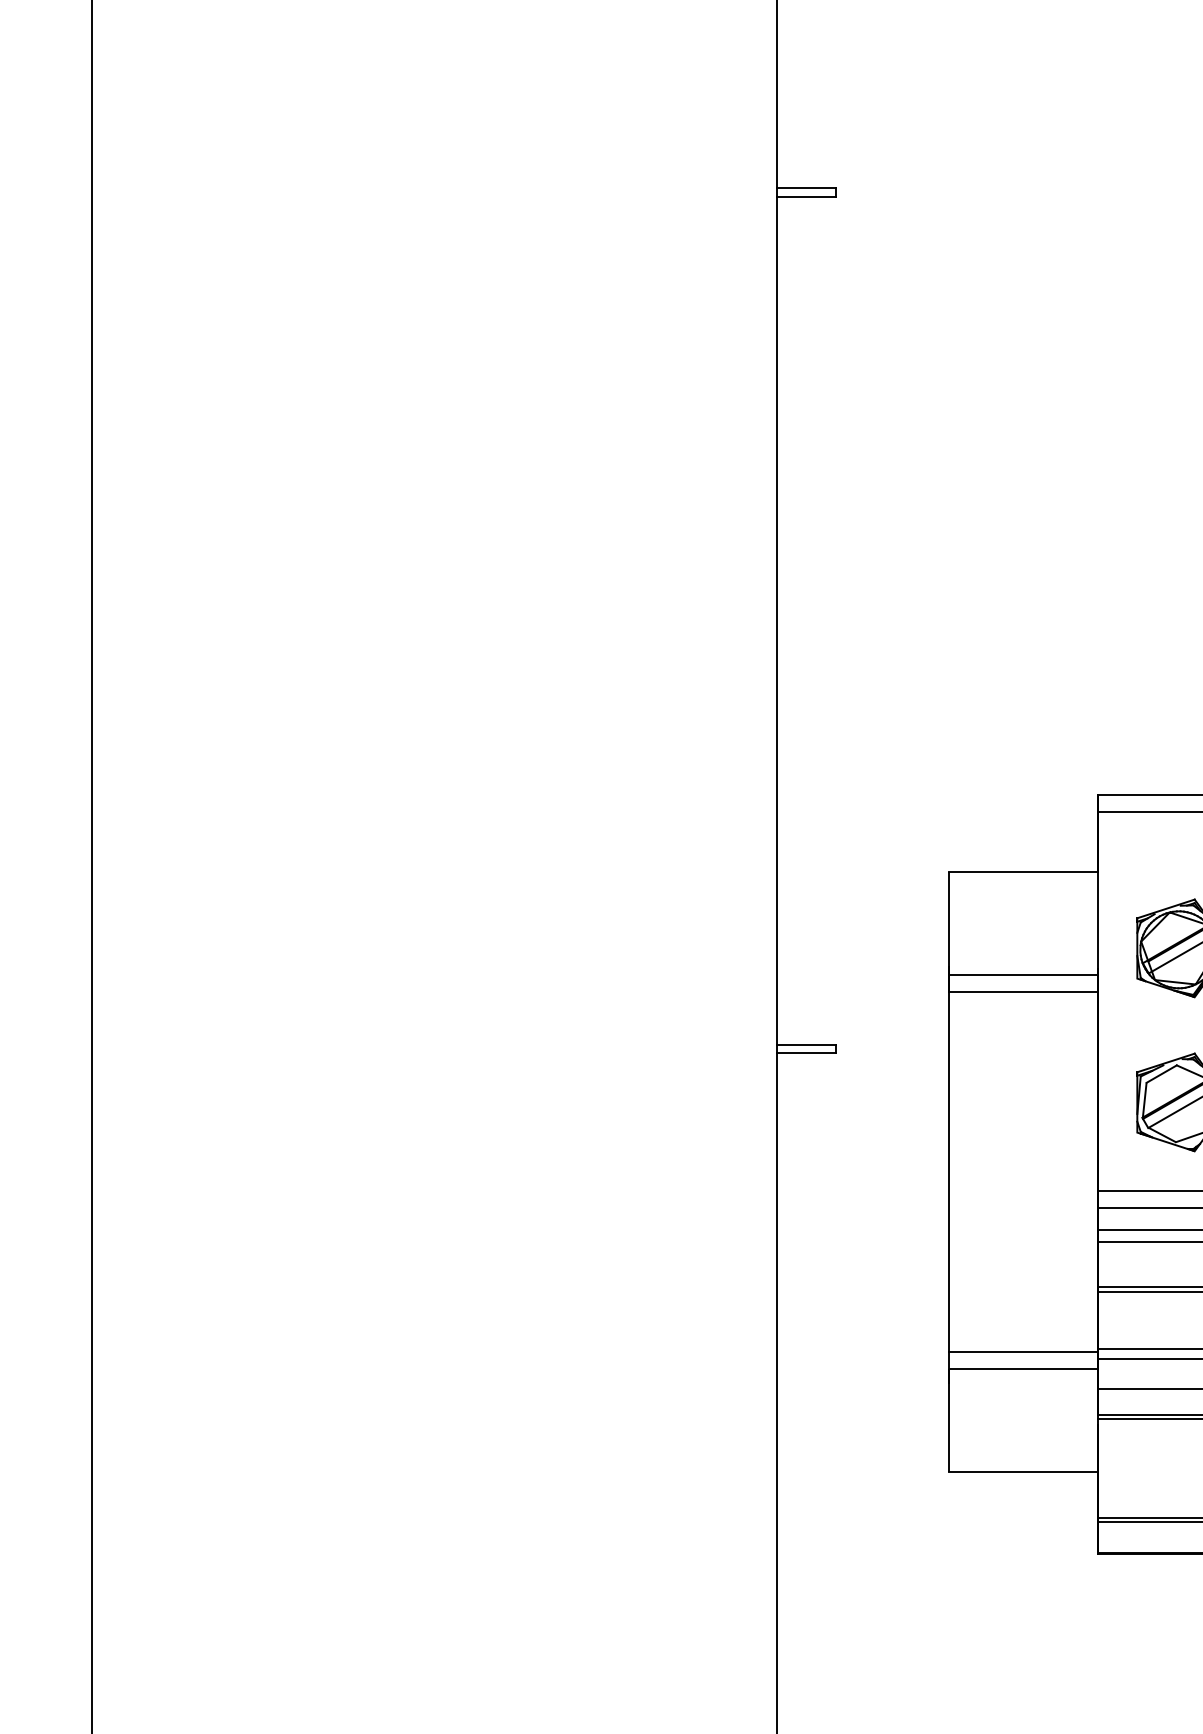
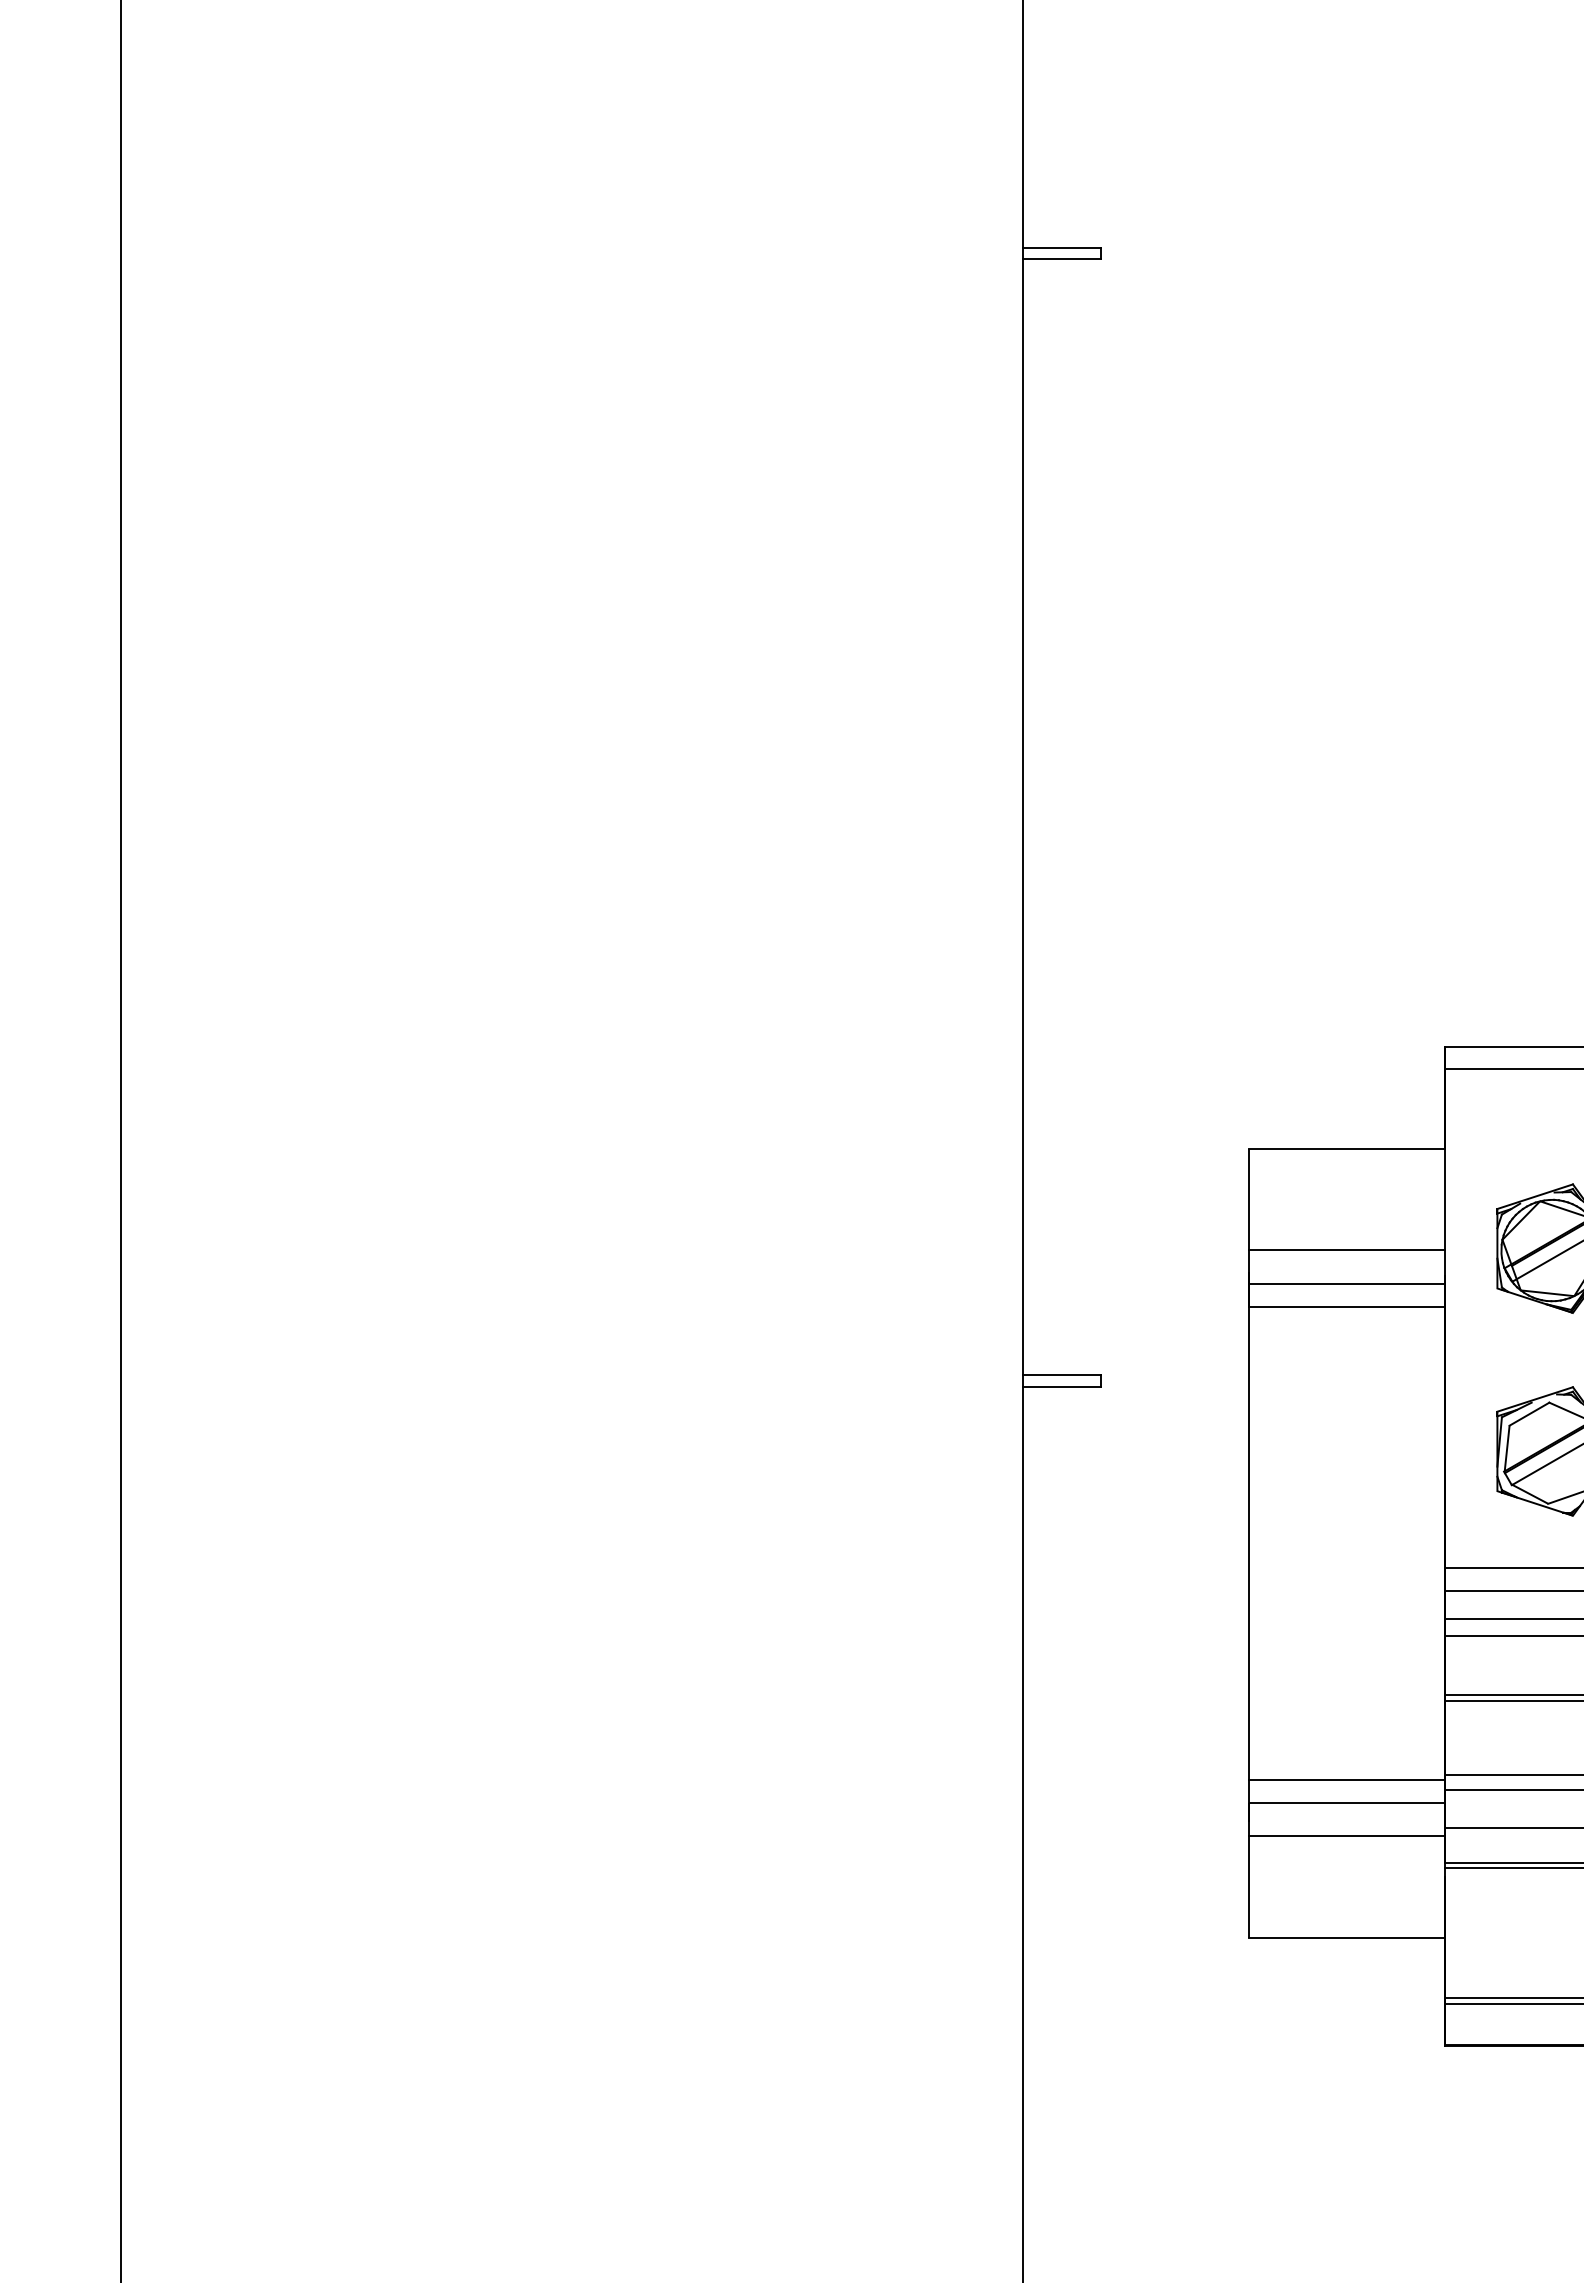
line: (1022, 949) -> (1346, 1250), added
line: (1022, 1394) -> (1346, 1836), added

